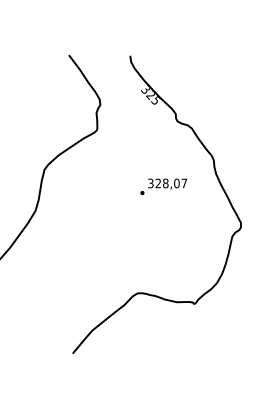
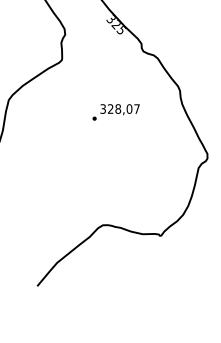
text: (163, 186) -> (115, 112), moved

